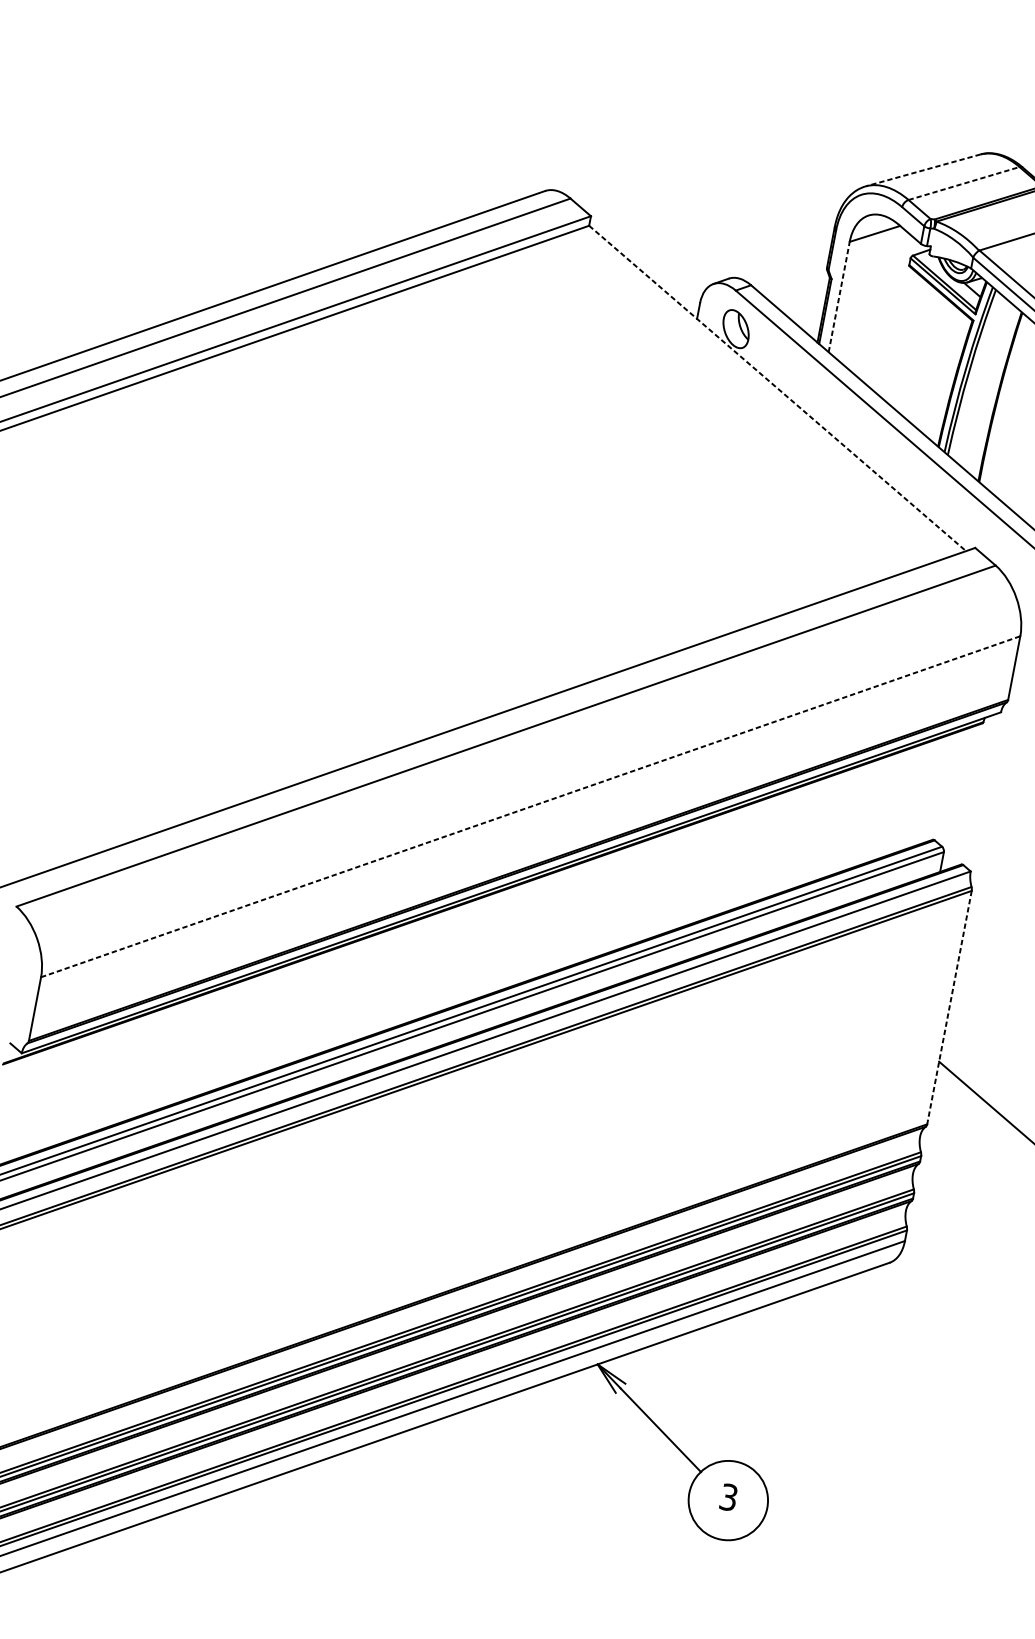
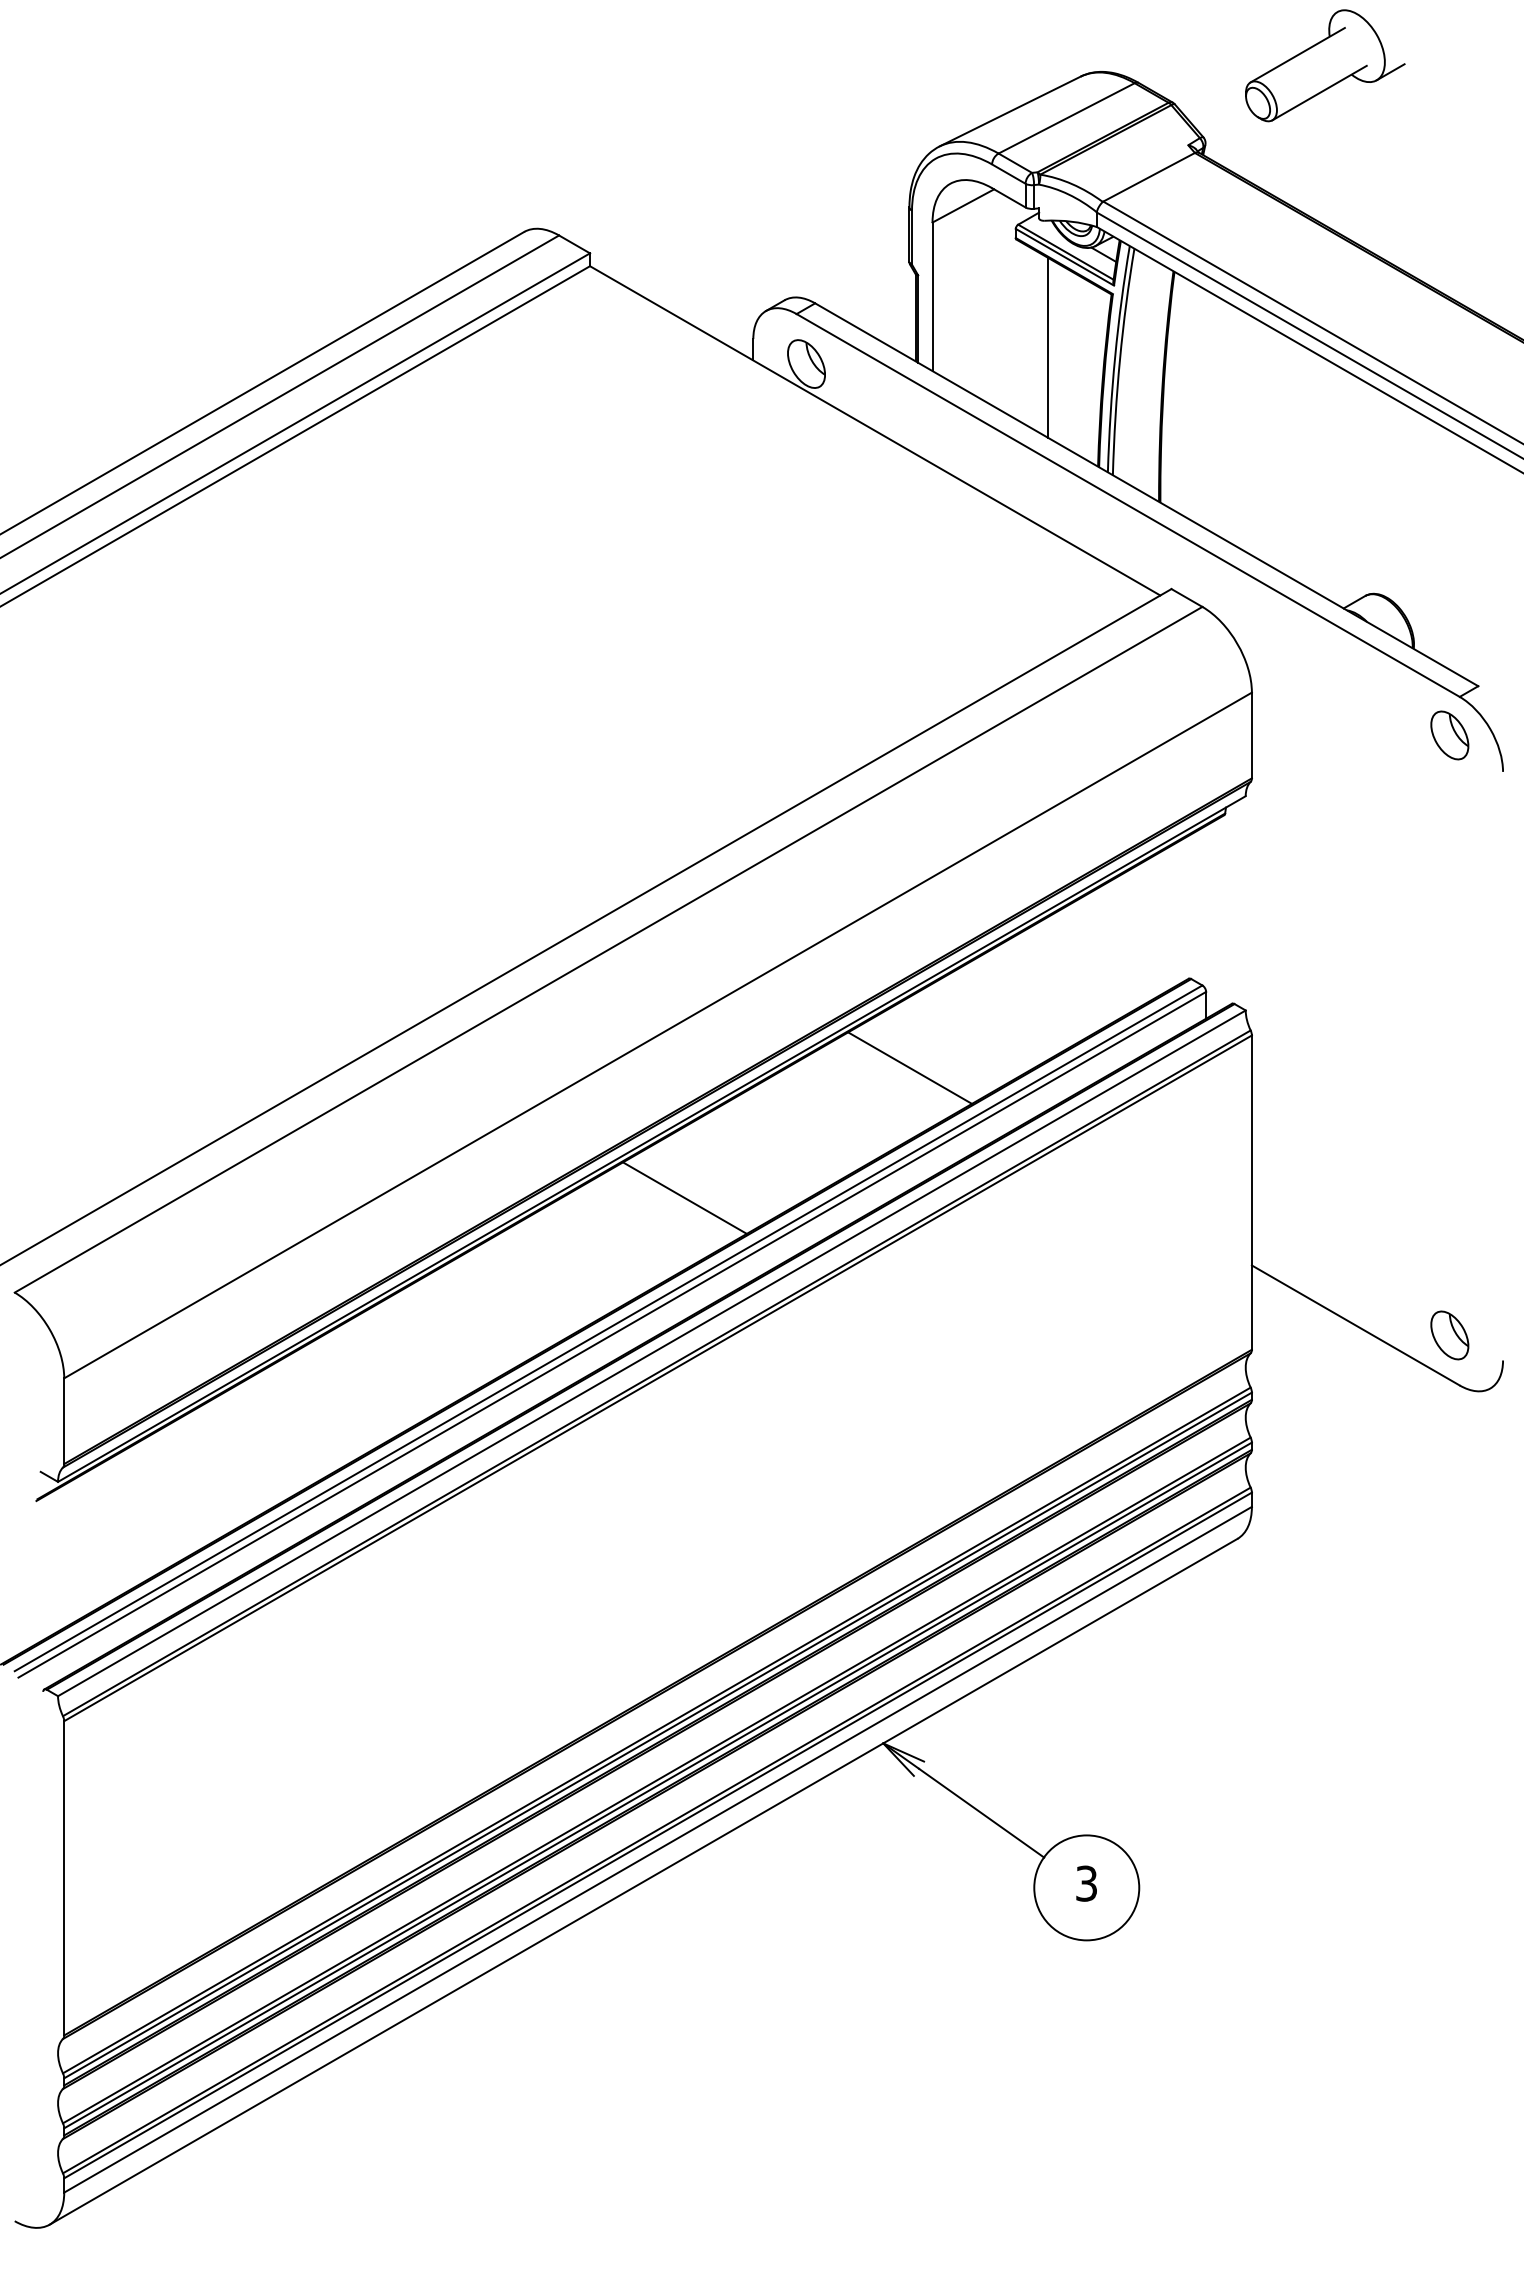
line: (923, 170) -> (1010, 111), dashed -> solid
line: (963, 183) -> (1066, 118), dashed -> solid
line: (839, 296) -> (932, 296), dashed -> solid
line: (917, 350) -> (1047, 347), added
line: (777, 388) -> (875, 431), dashed -> solid
line: (531, 806) -> (658, 1035), dashed -> solid
line: (713, 866) -> (910, 1067), added
line: (527, 930) -> (684, 1197), added
line: (949, 1008) -> (1251, 1193), dashed -> solid

